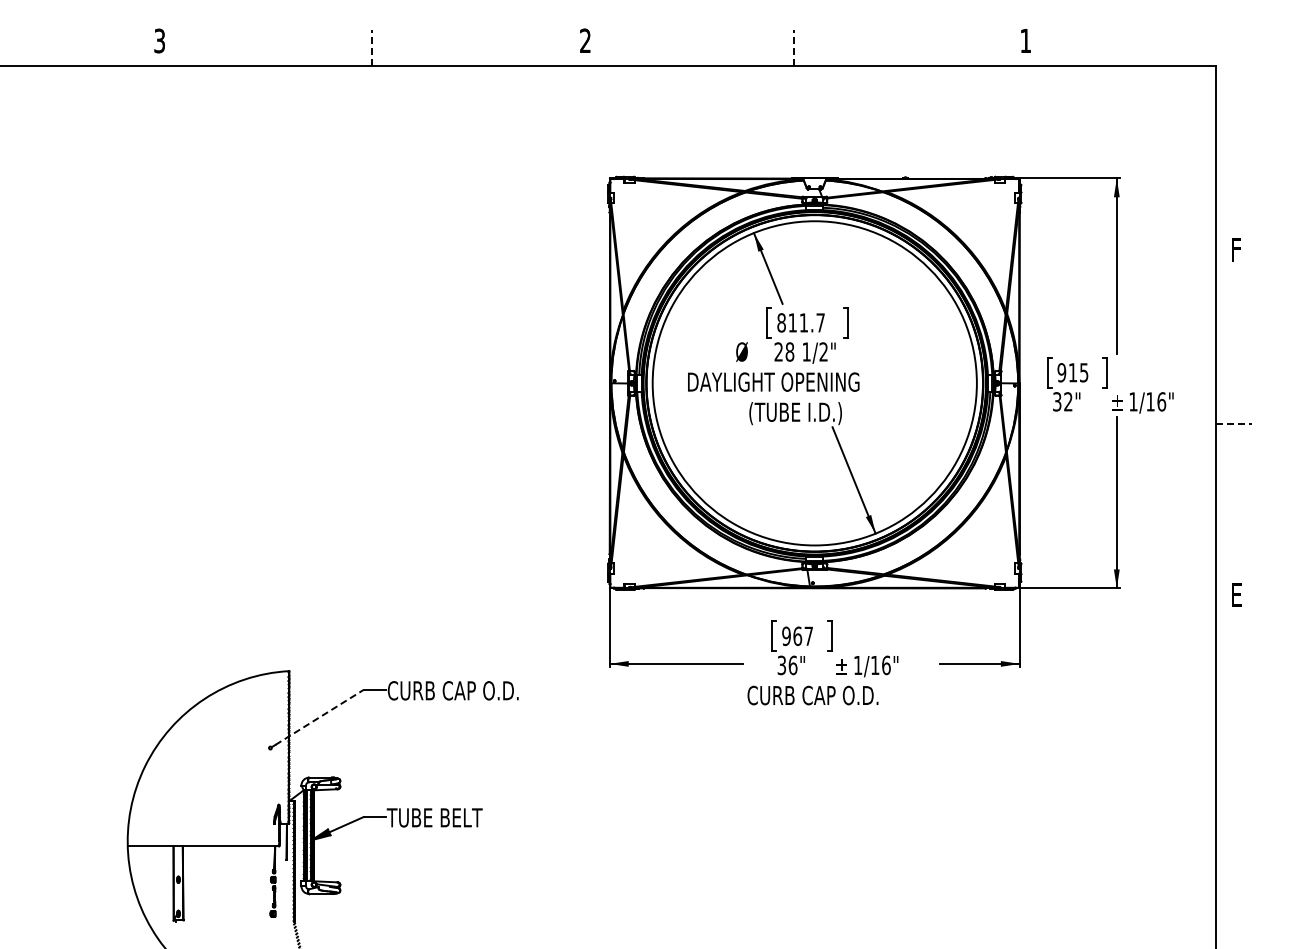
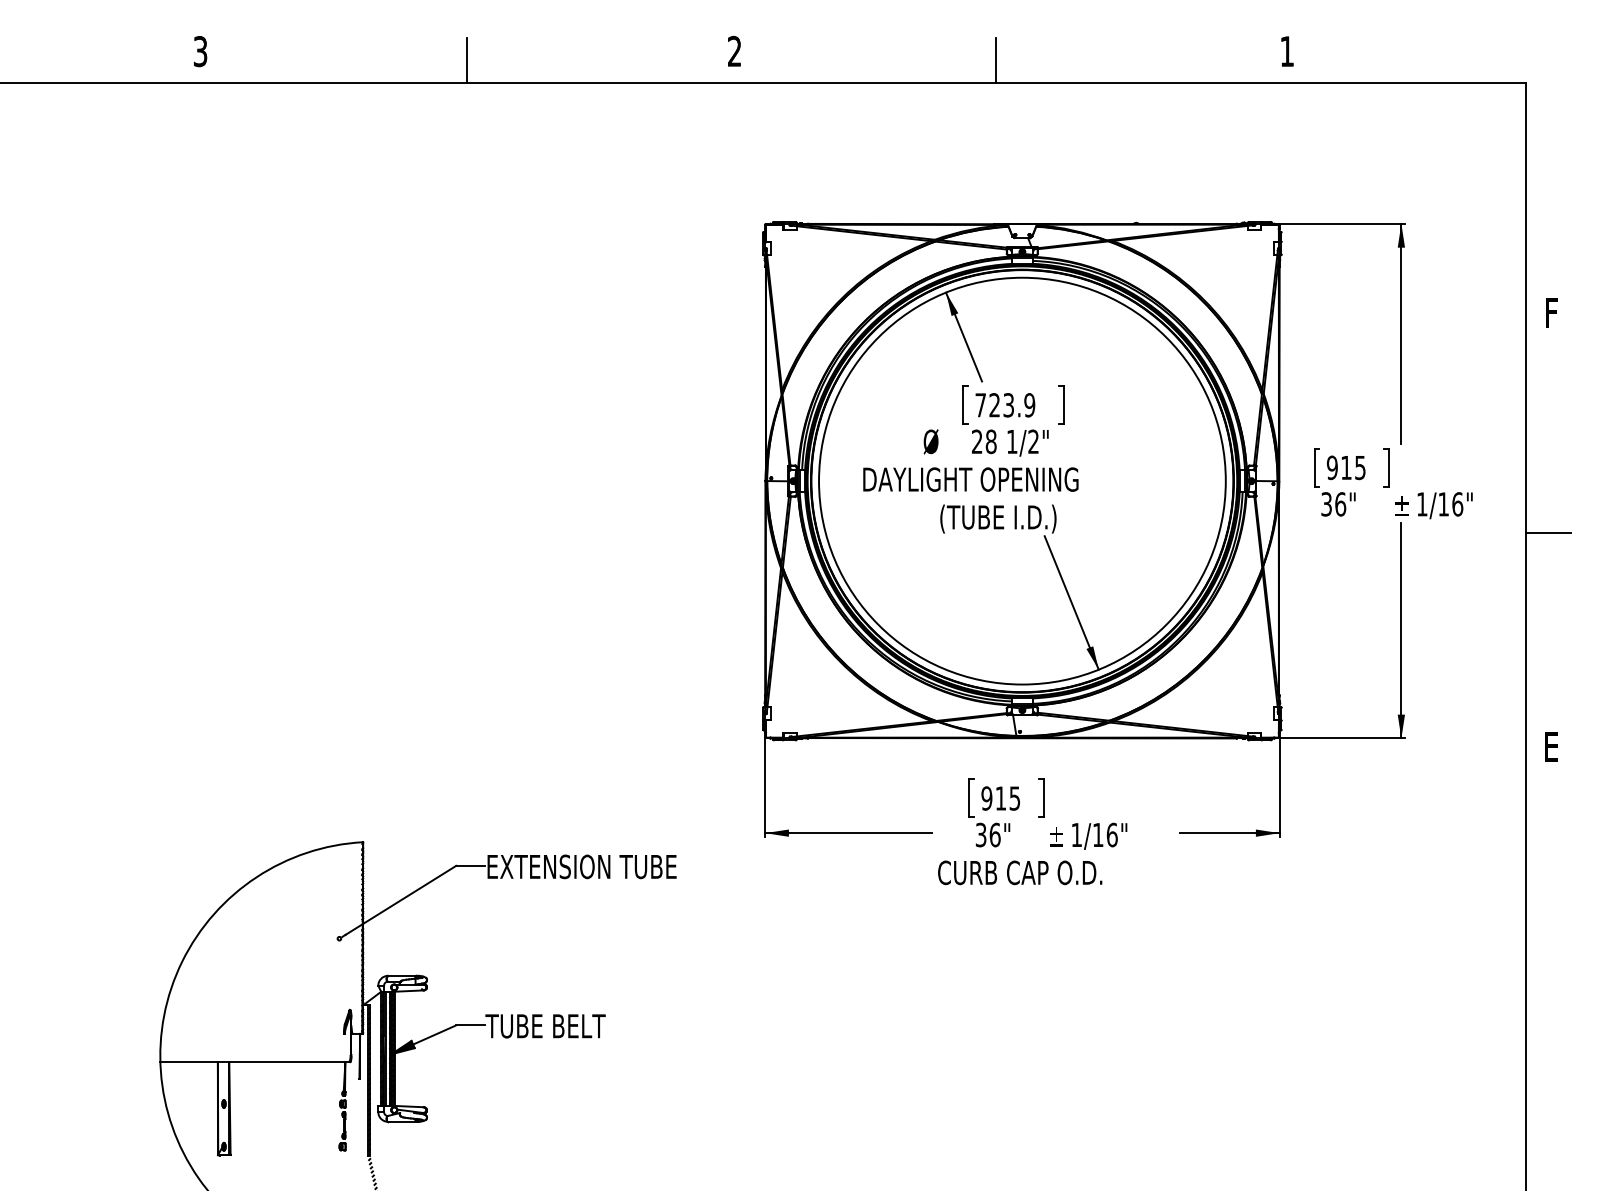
line: (371, 48) -> (466, 60), dashed -> solid
line: (794, 48) -> (996, 60), dashed -> solid
text: (800, 322) -> (1004, 404), 811.7 -> 723.9
text: (1068, 401) -> (1340, 503), 32" -> 36"
line: (1234, 424) -> (1549, 532), dashed -> solid
text: (802, 636) -> (1006, 798), 967 -> 915
text: (463, 690) -> (581, 866), CURB CAP O.D. -> EXTENSION TUBE
line: (319, 717) -> (400, 900), dashed -> solid

